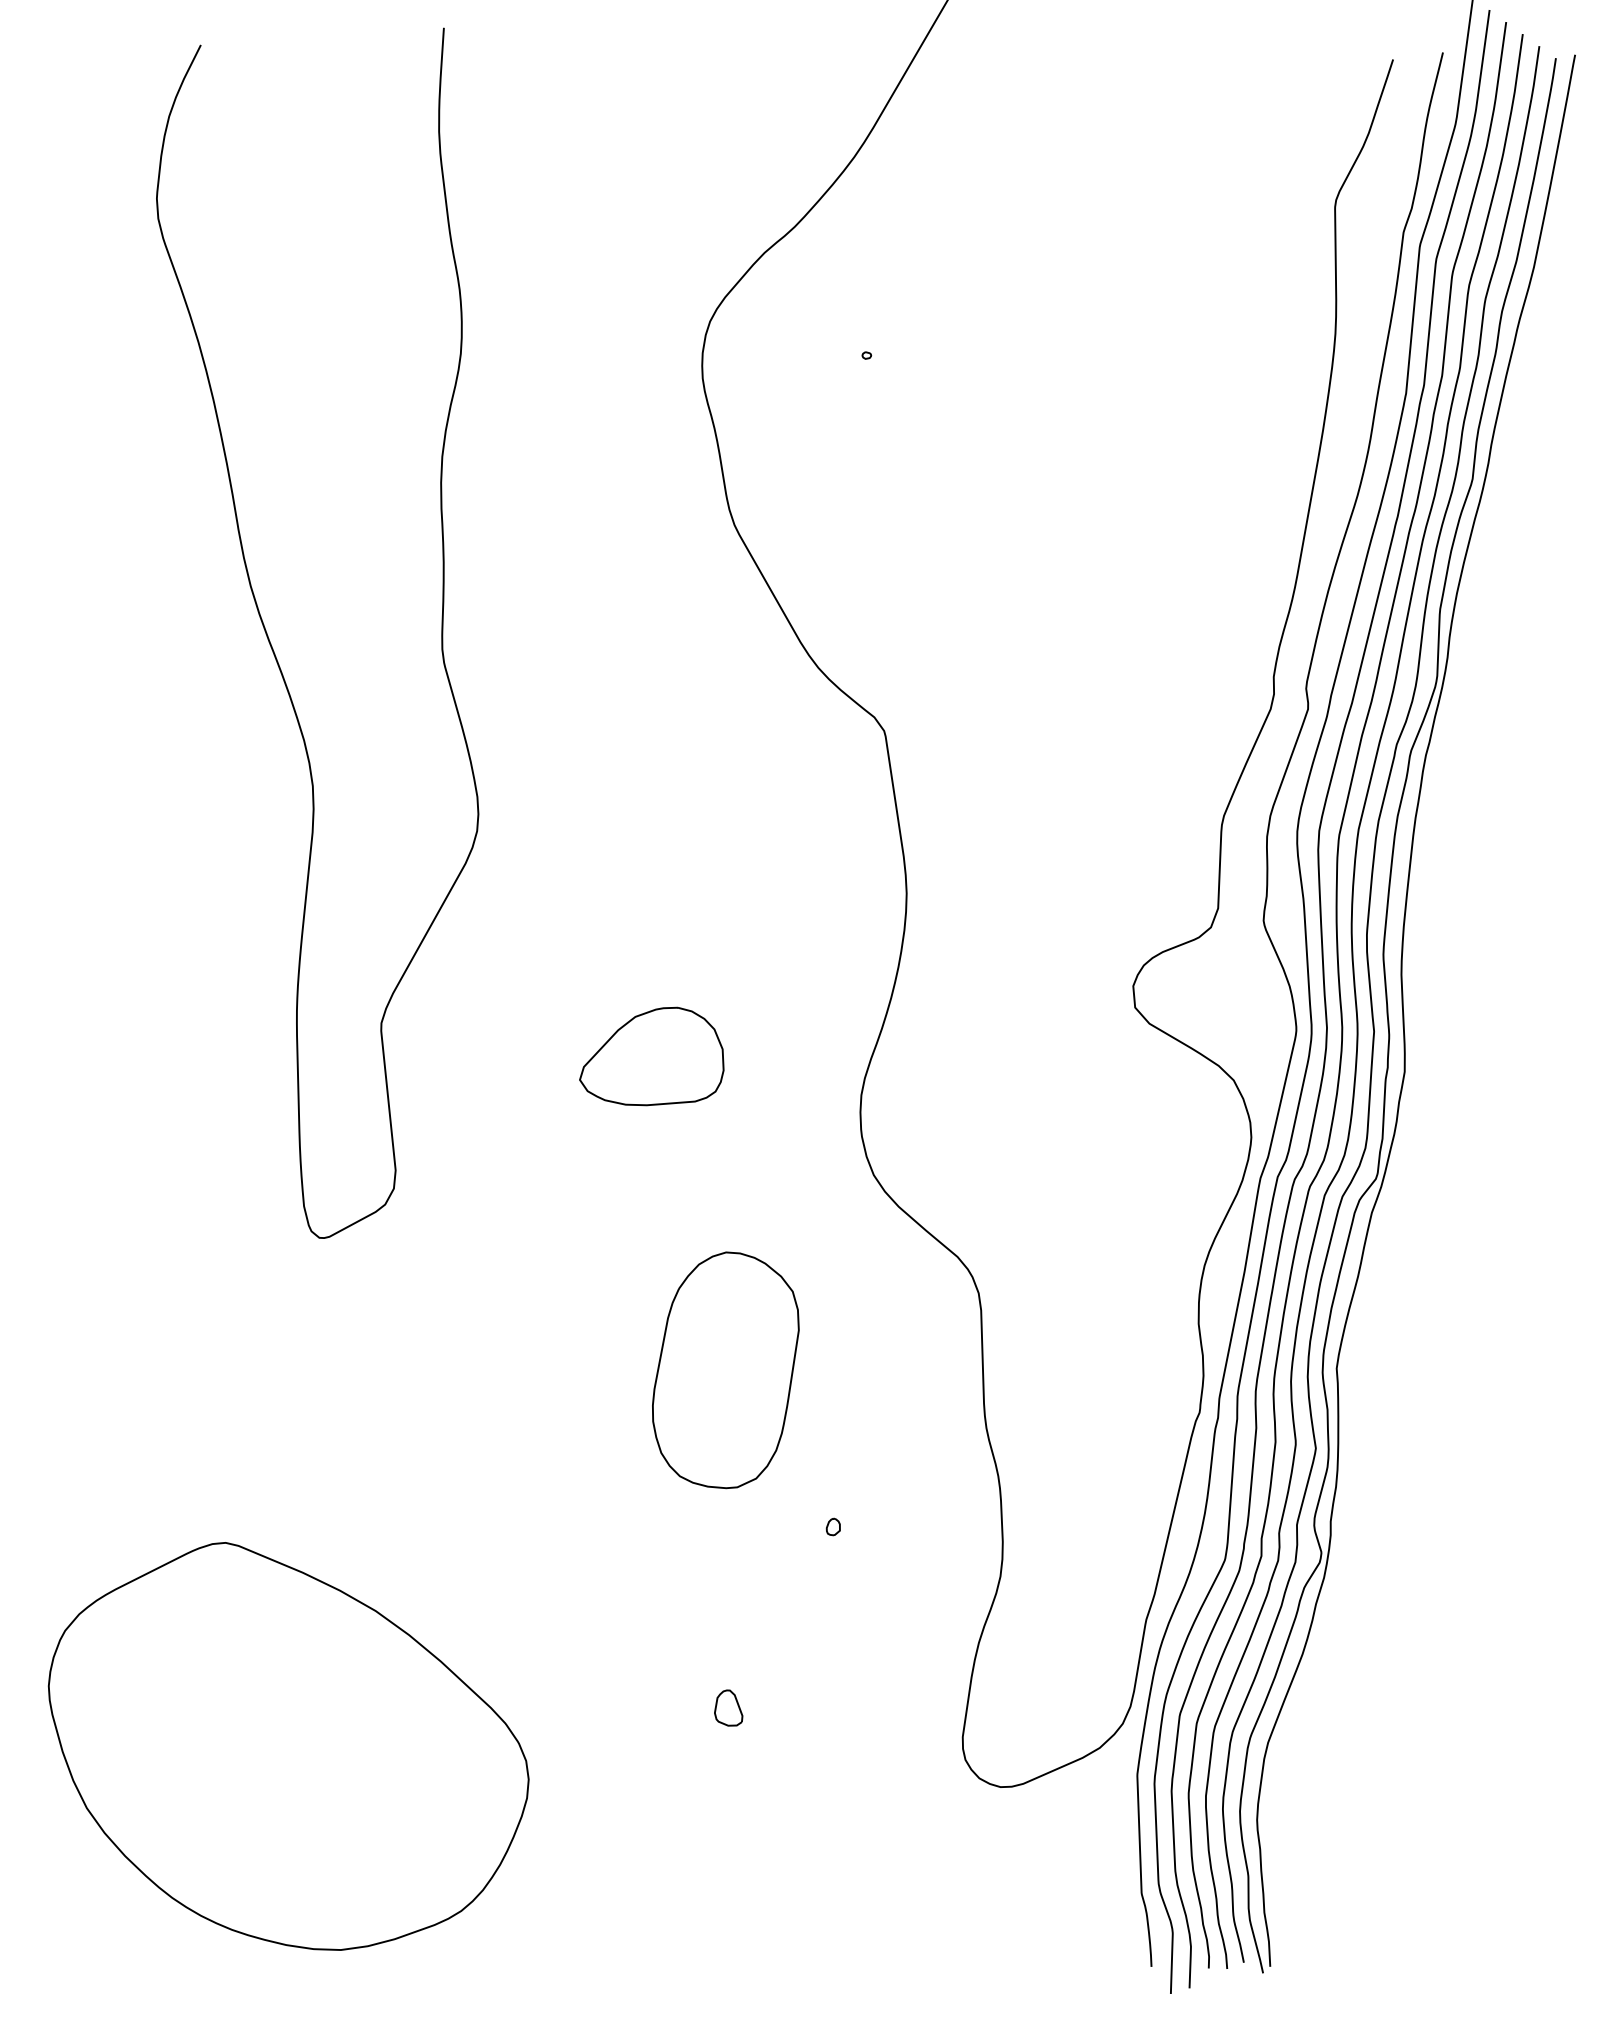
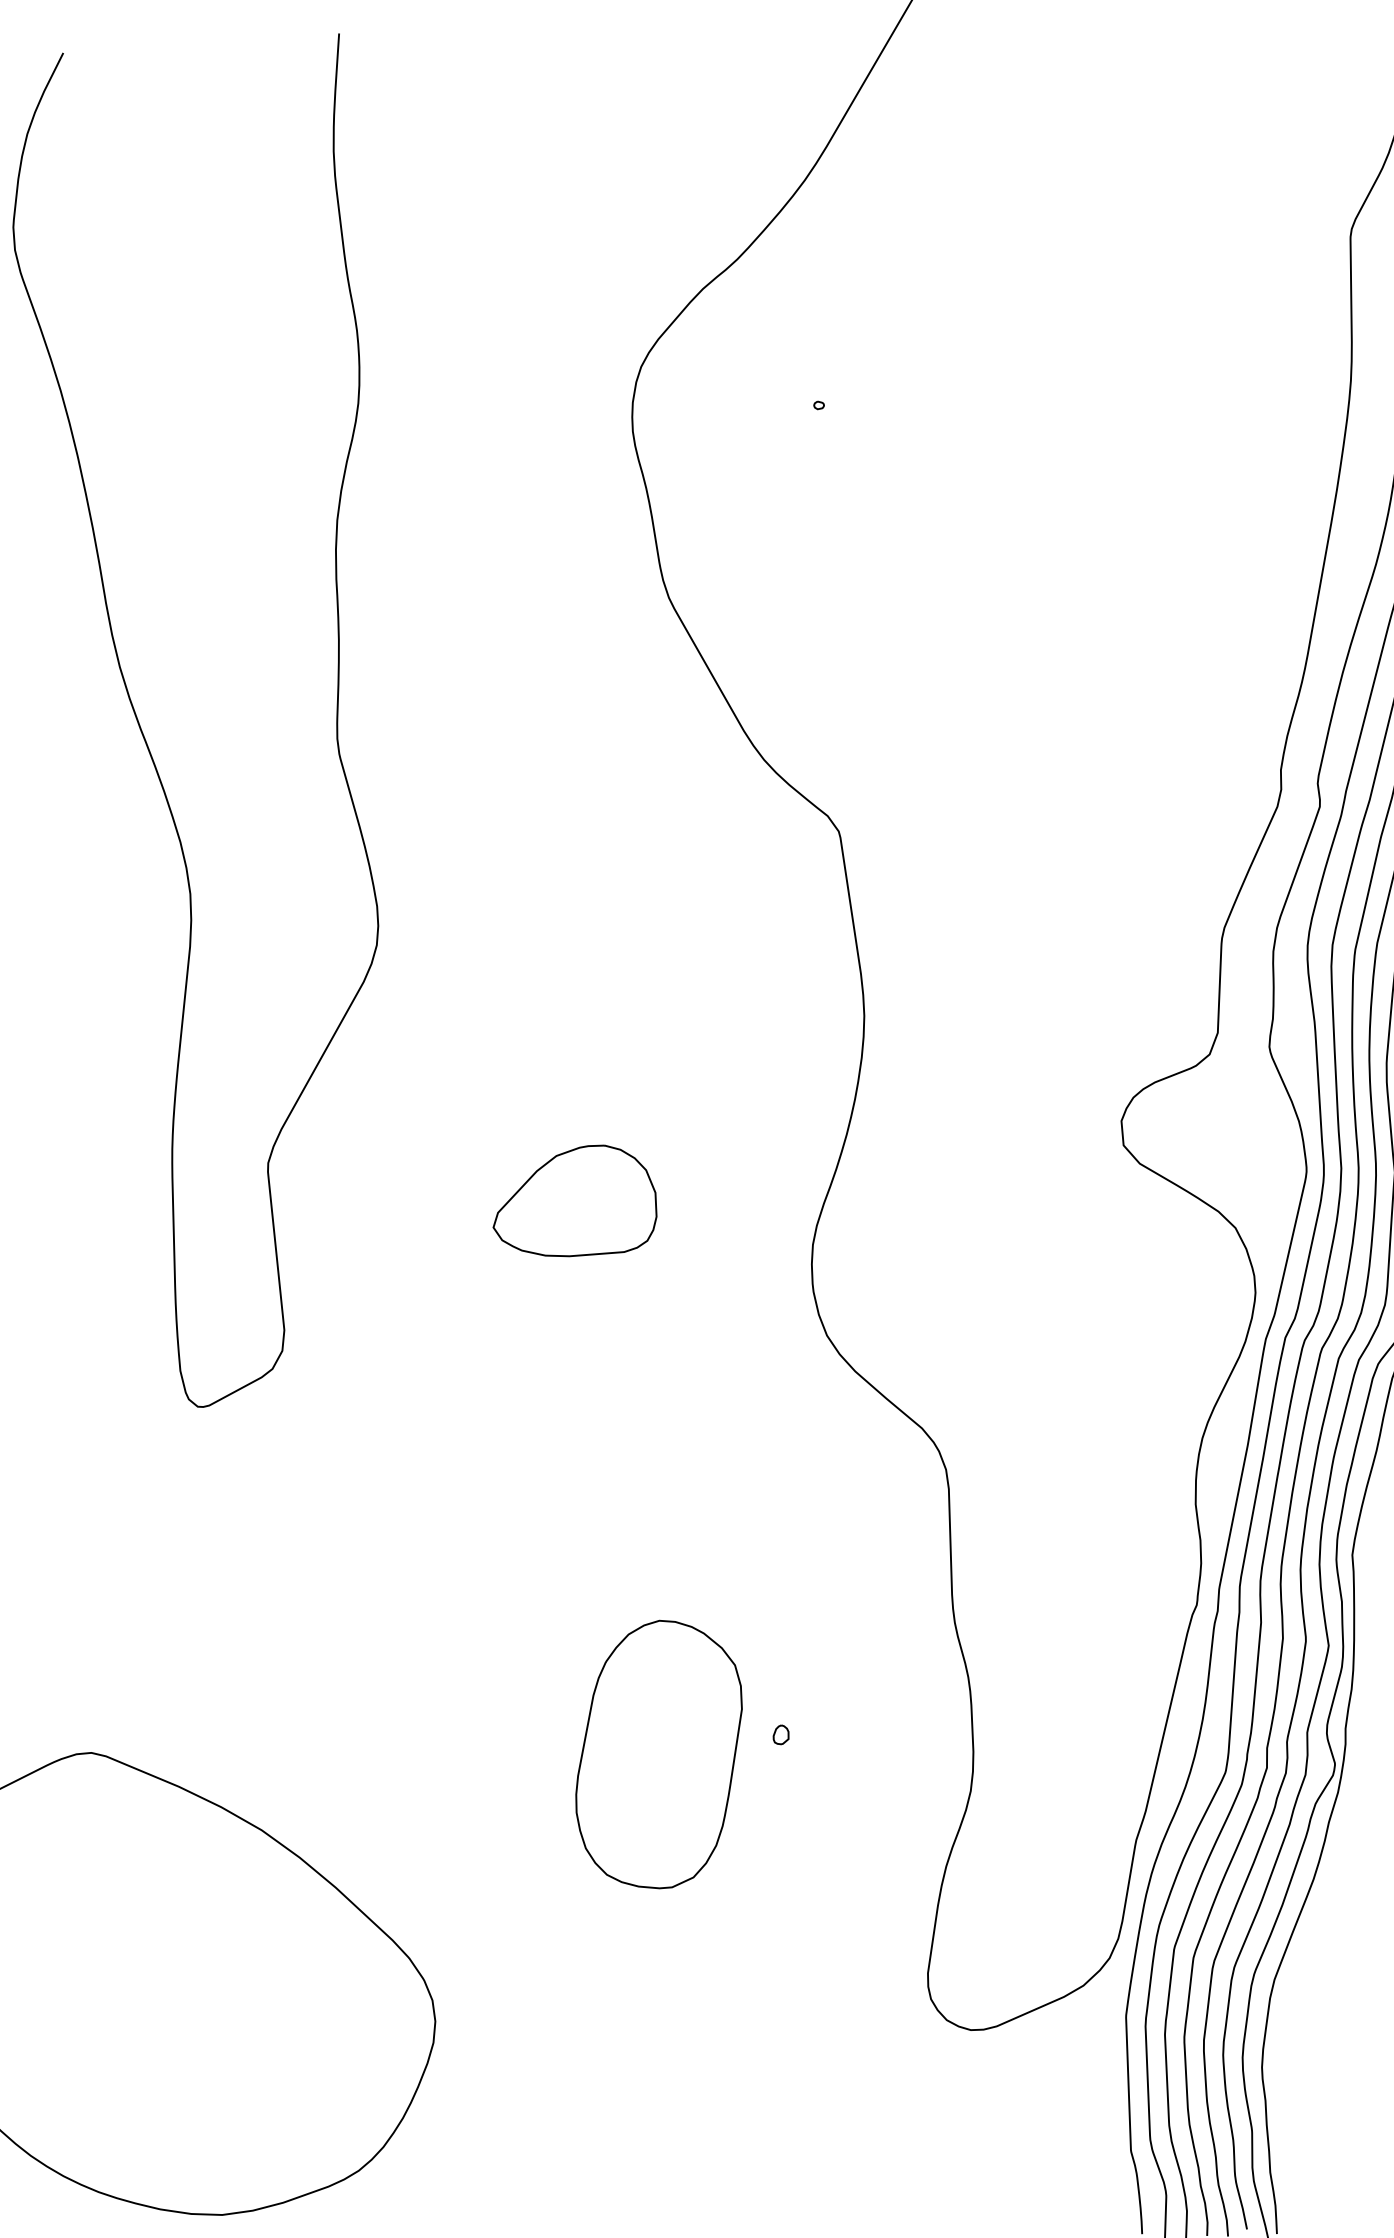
part: (725, 1370) -> (658, 1754), moved
part: (728, 1707) -> (662, 1939), removed

